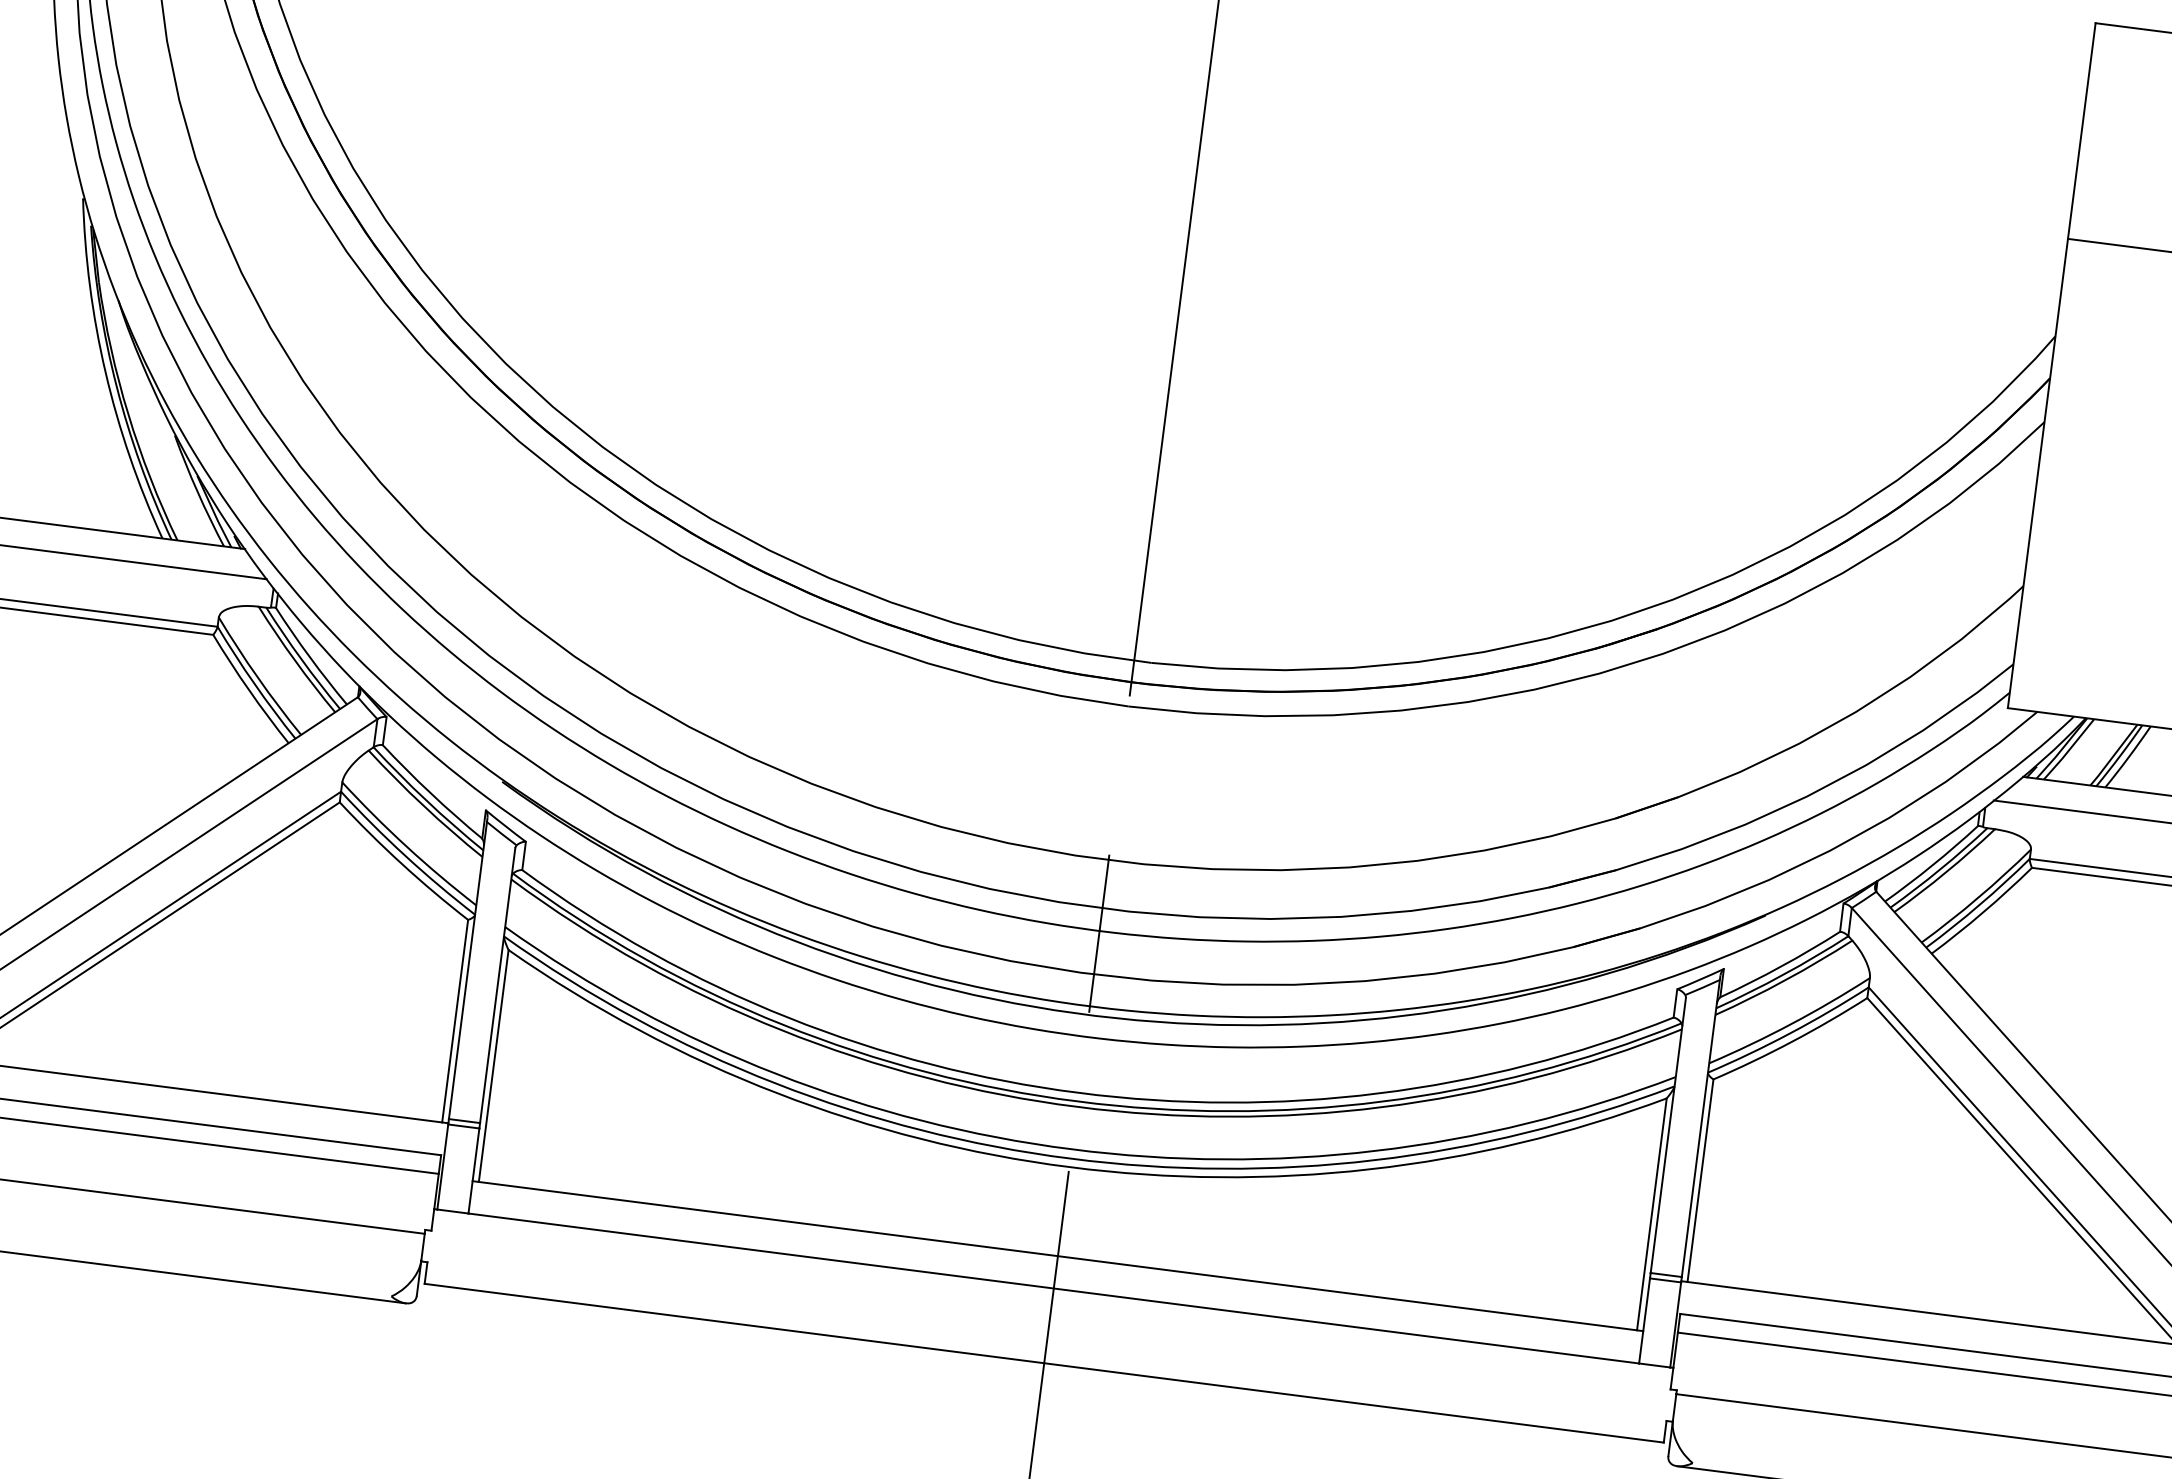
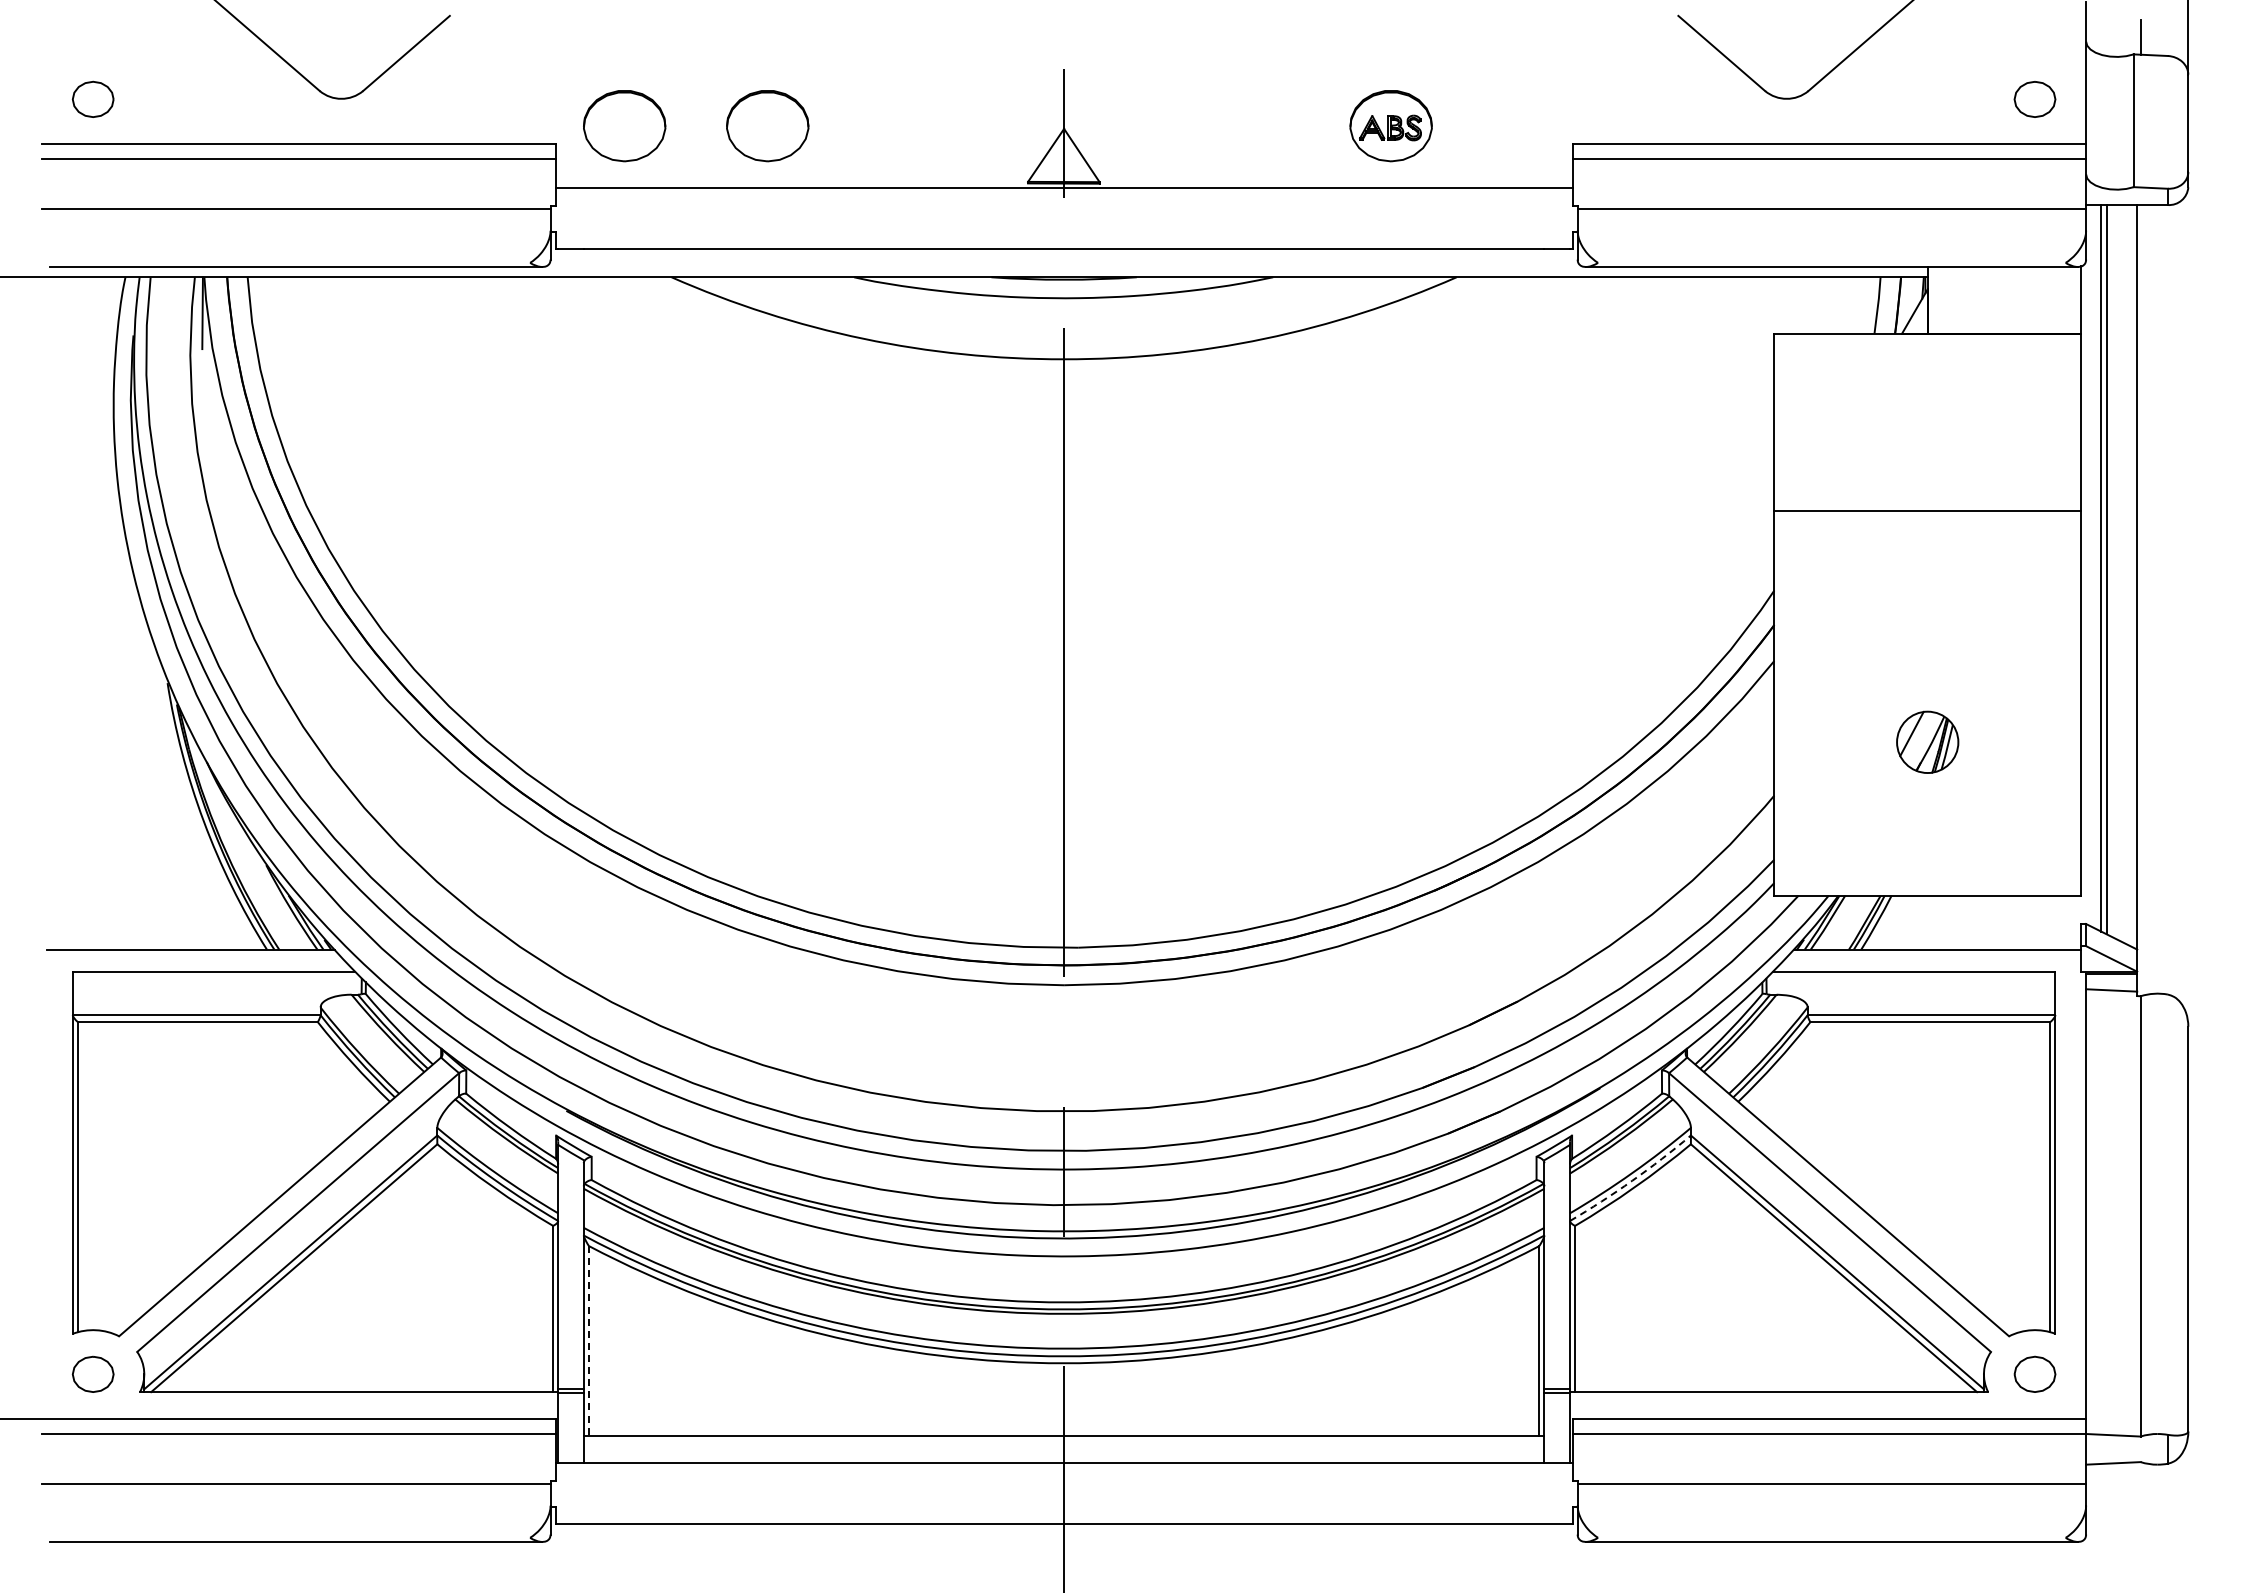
arc: (1790, 1033) -> (1632, 1180), solid -> dashed
line: (493, 1066) -> (588, 1341), solid -> dashed

